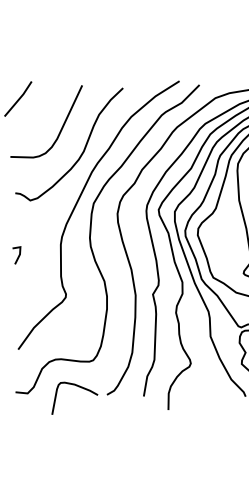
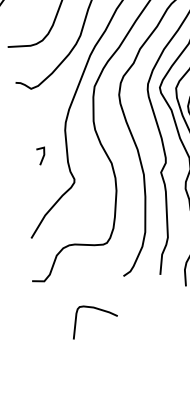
line: (17, 256) -> (41, 157), moved
curve: (78, 387) -> (97, 310), moved

